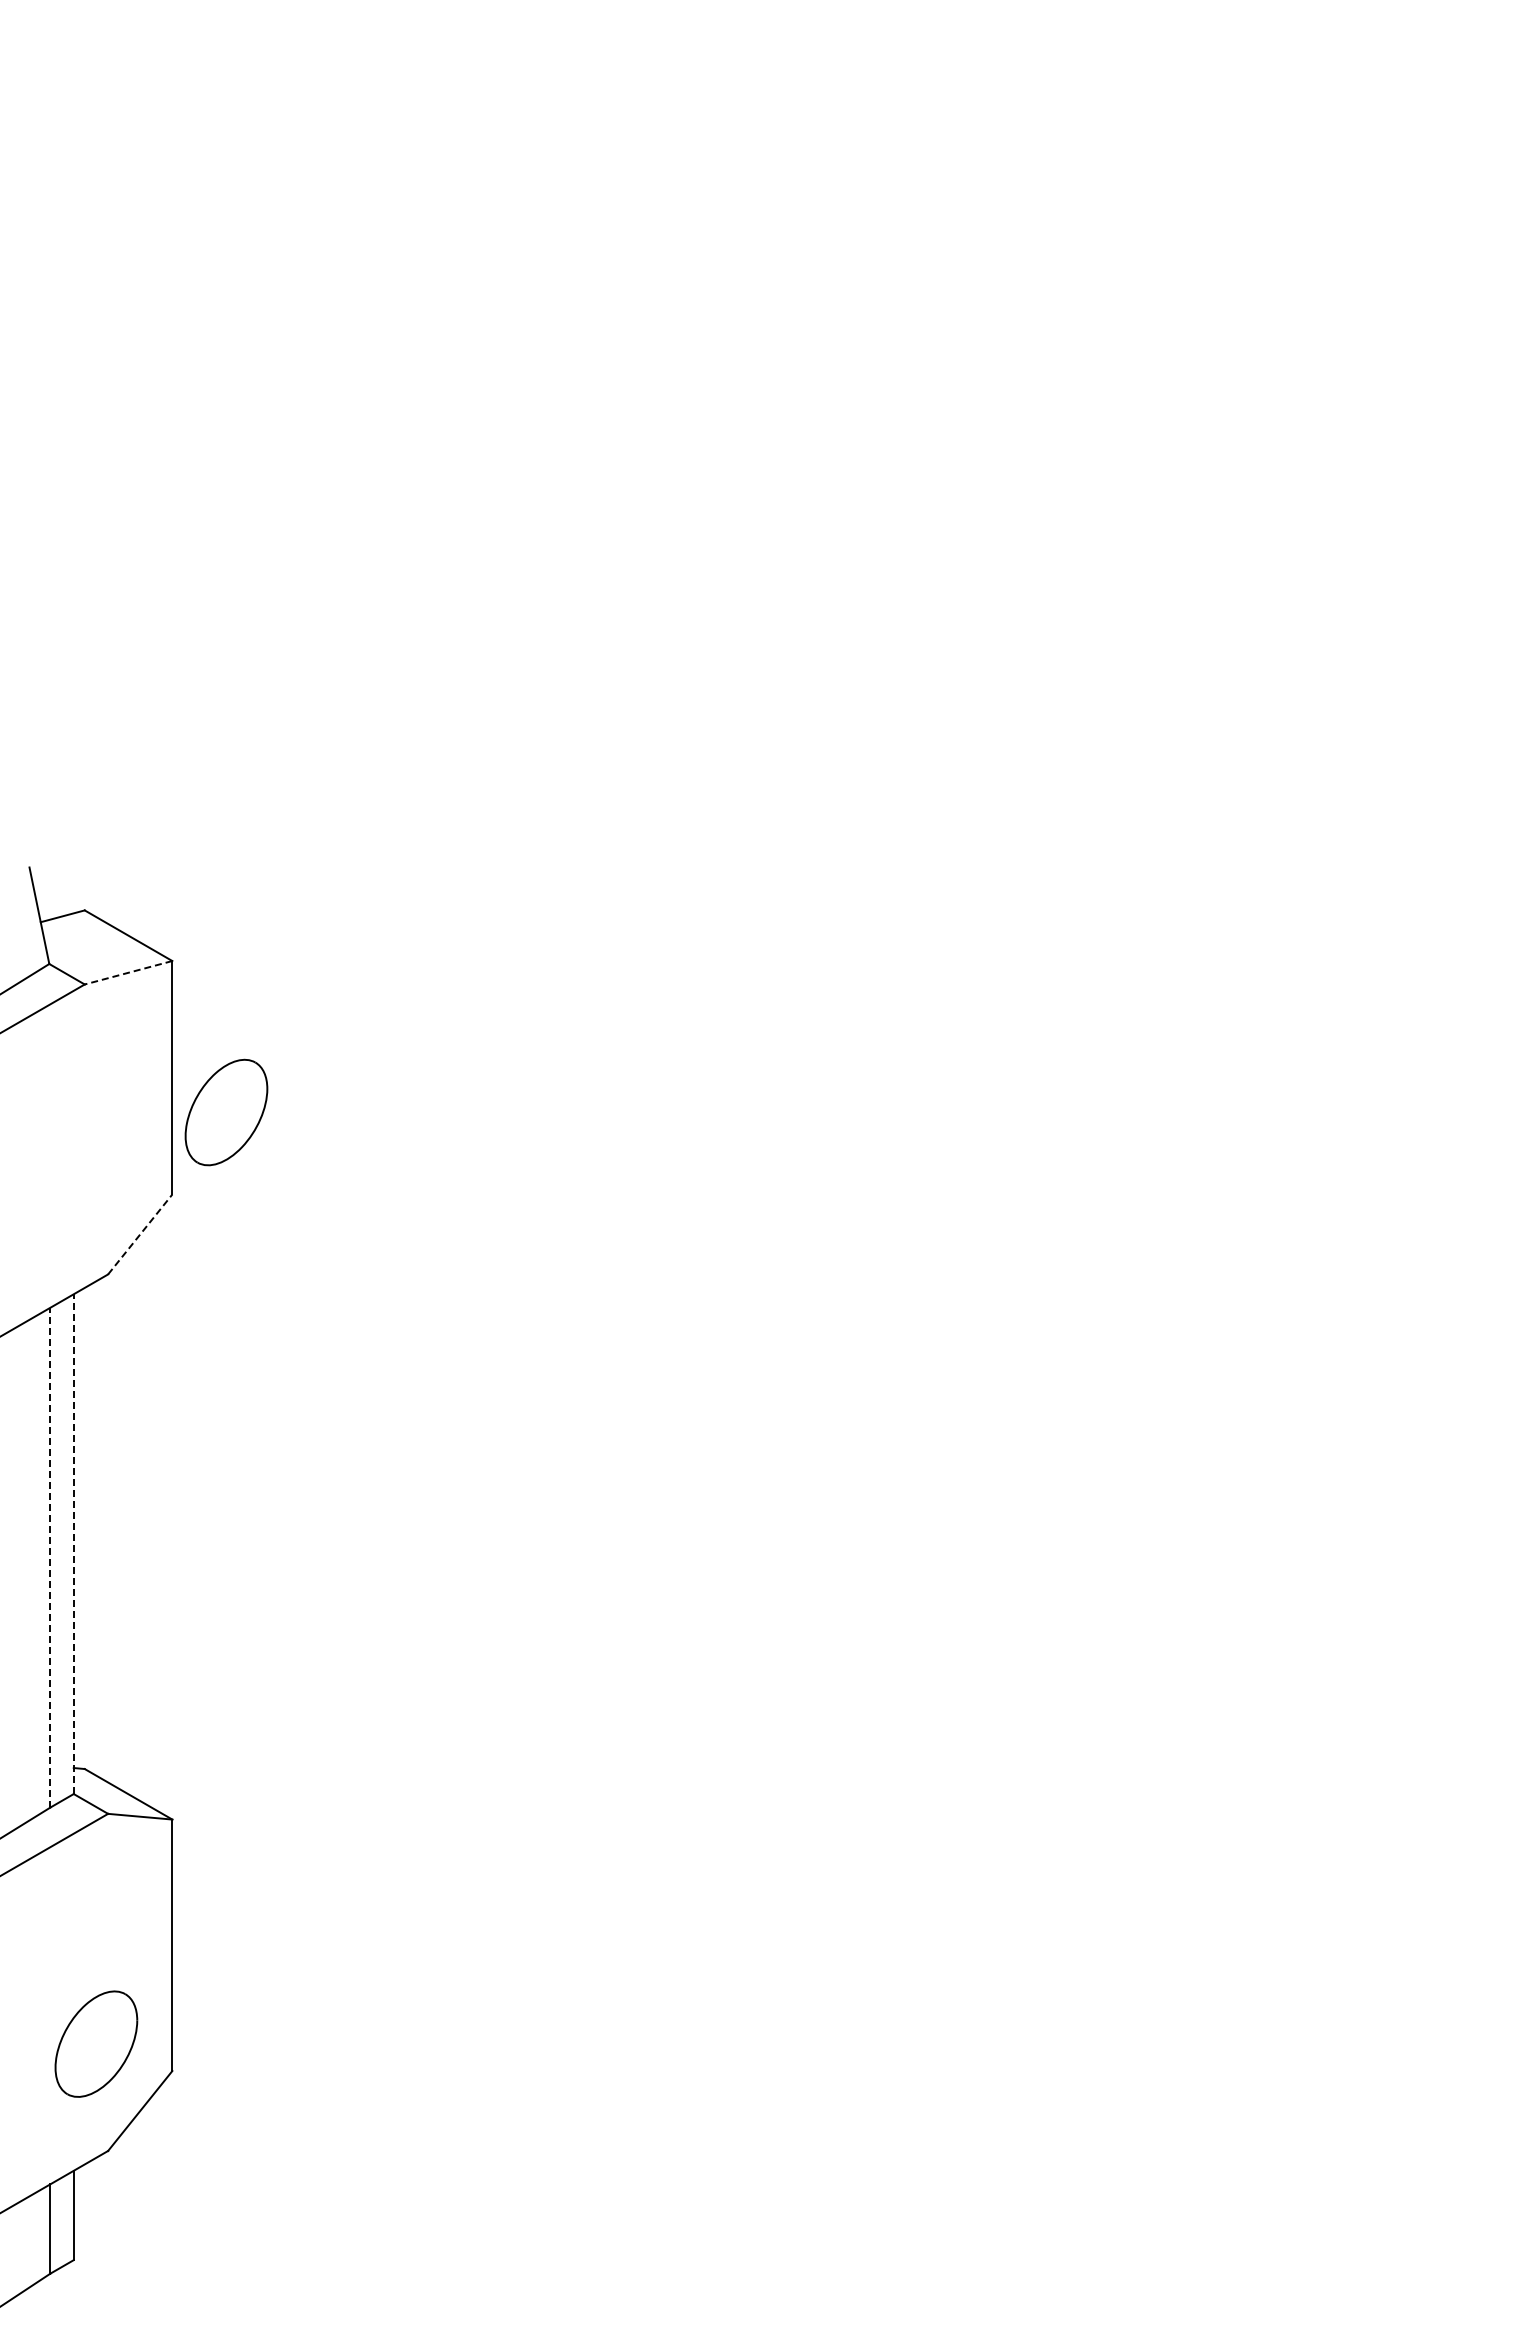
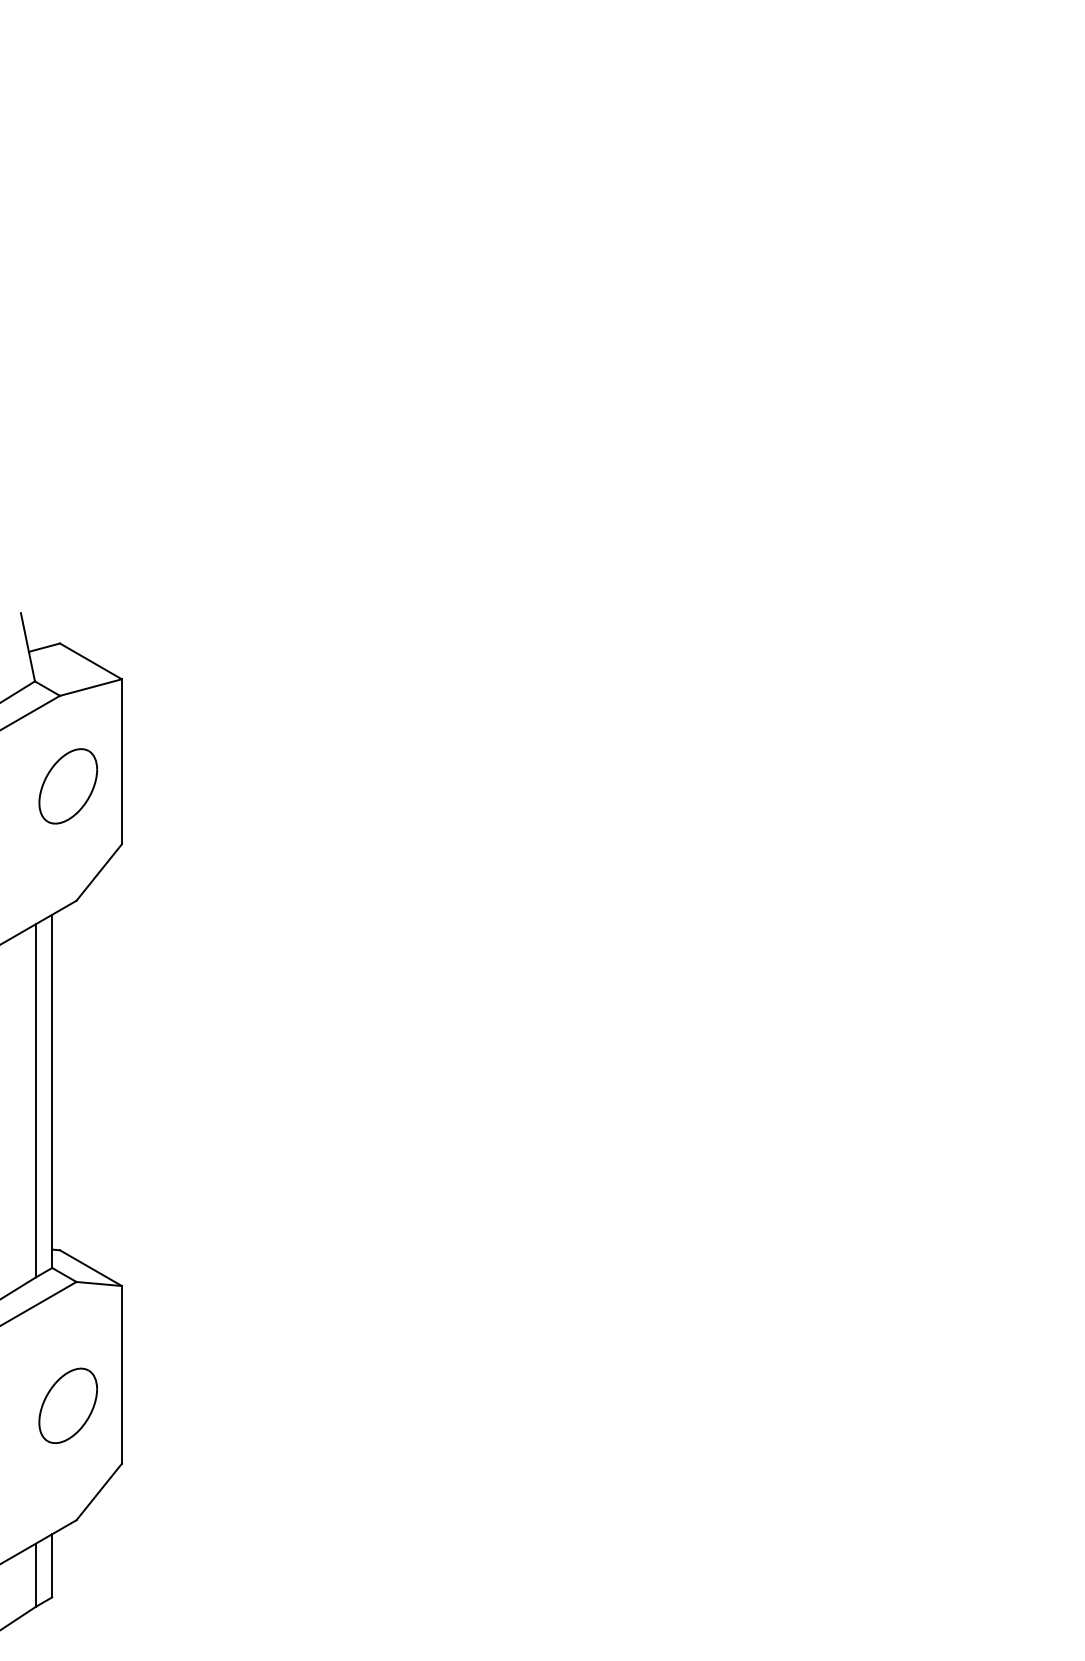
line: (128, 972) -> (90, 687), dashed -> solid
part: (226, 1112) -> (68, 786), moved
line: (140, 1234) -> (99, 872), dashed -> solid
line: (73, 1544) -> (52, 1091), dashed -> solid
line: (50, 1557) -> (35, 1100), dashed -> solid
part: (96, 2043) -> (68, 1405), moved

